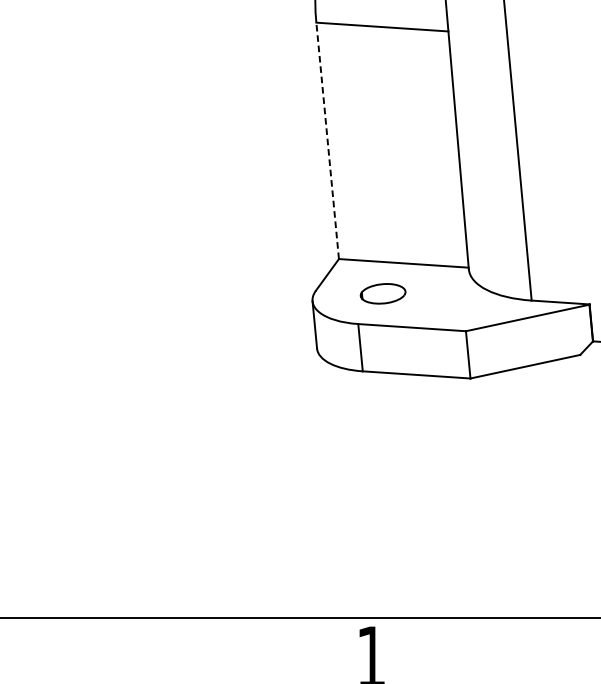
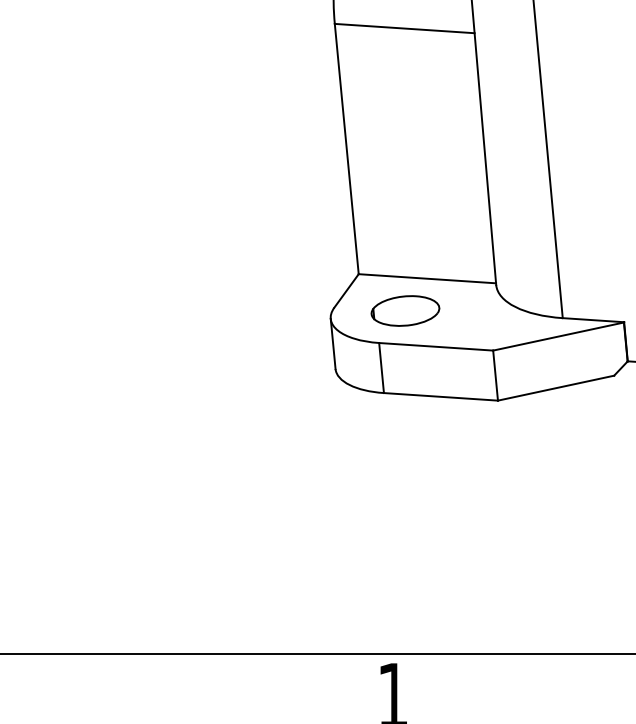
line: (327, 141) -> (346, 149), dashed -> solid
part: (383, 293) -> (405, 310), size x1.43

